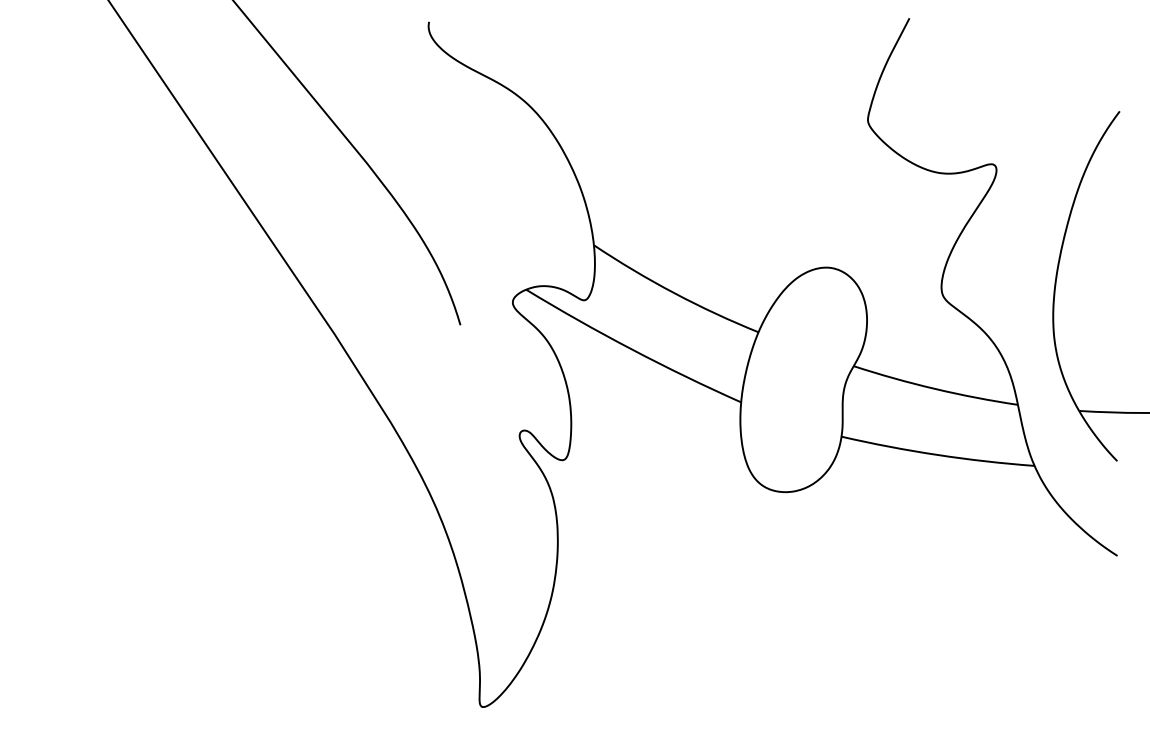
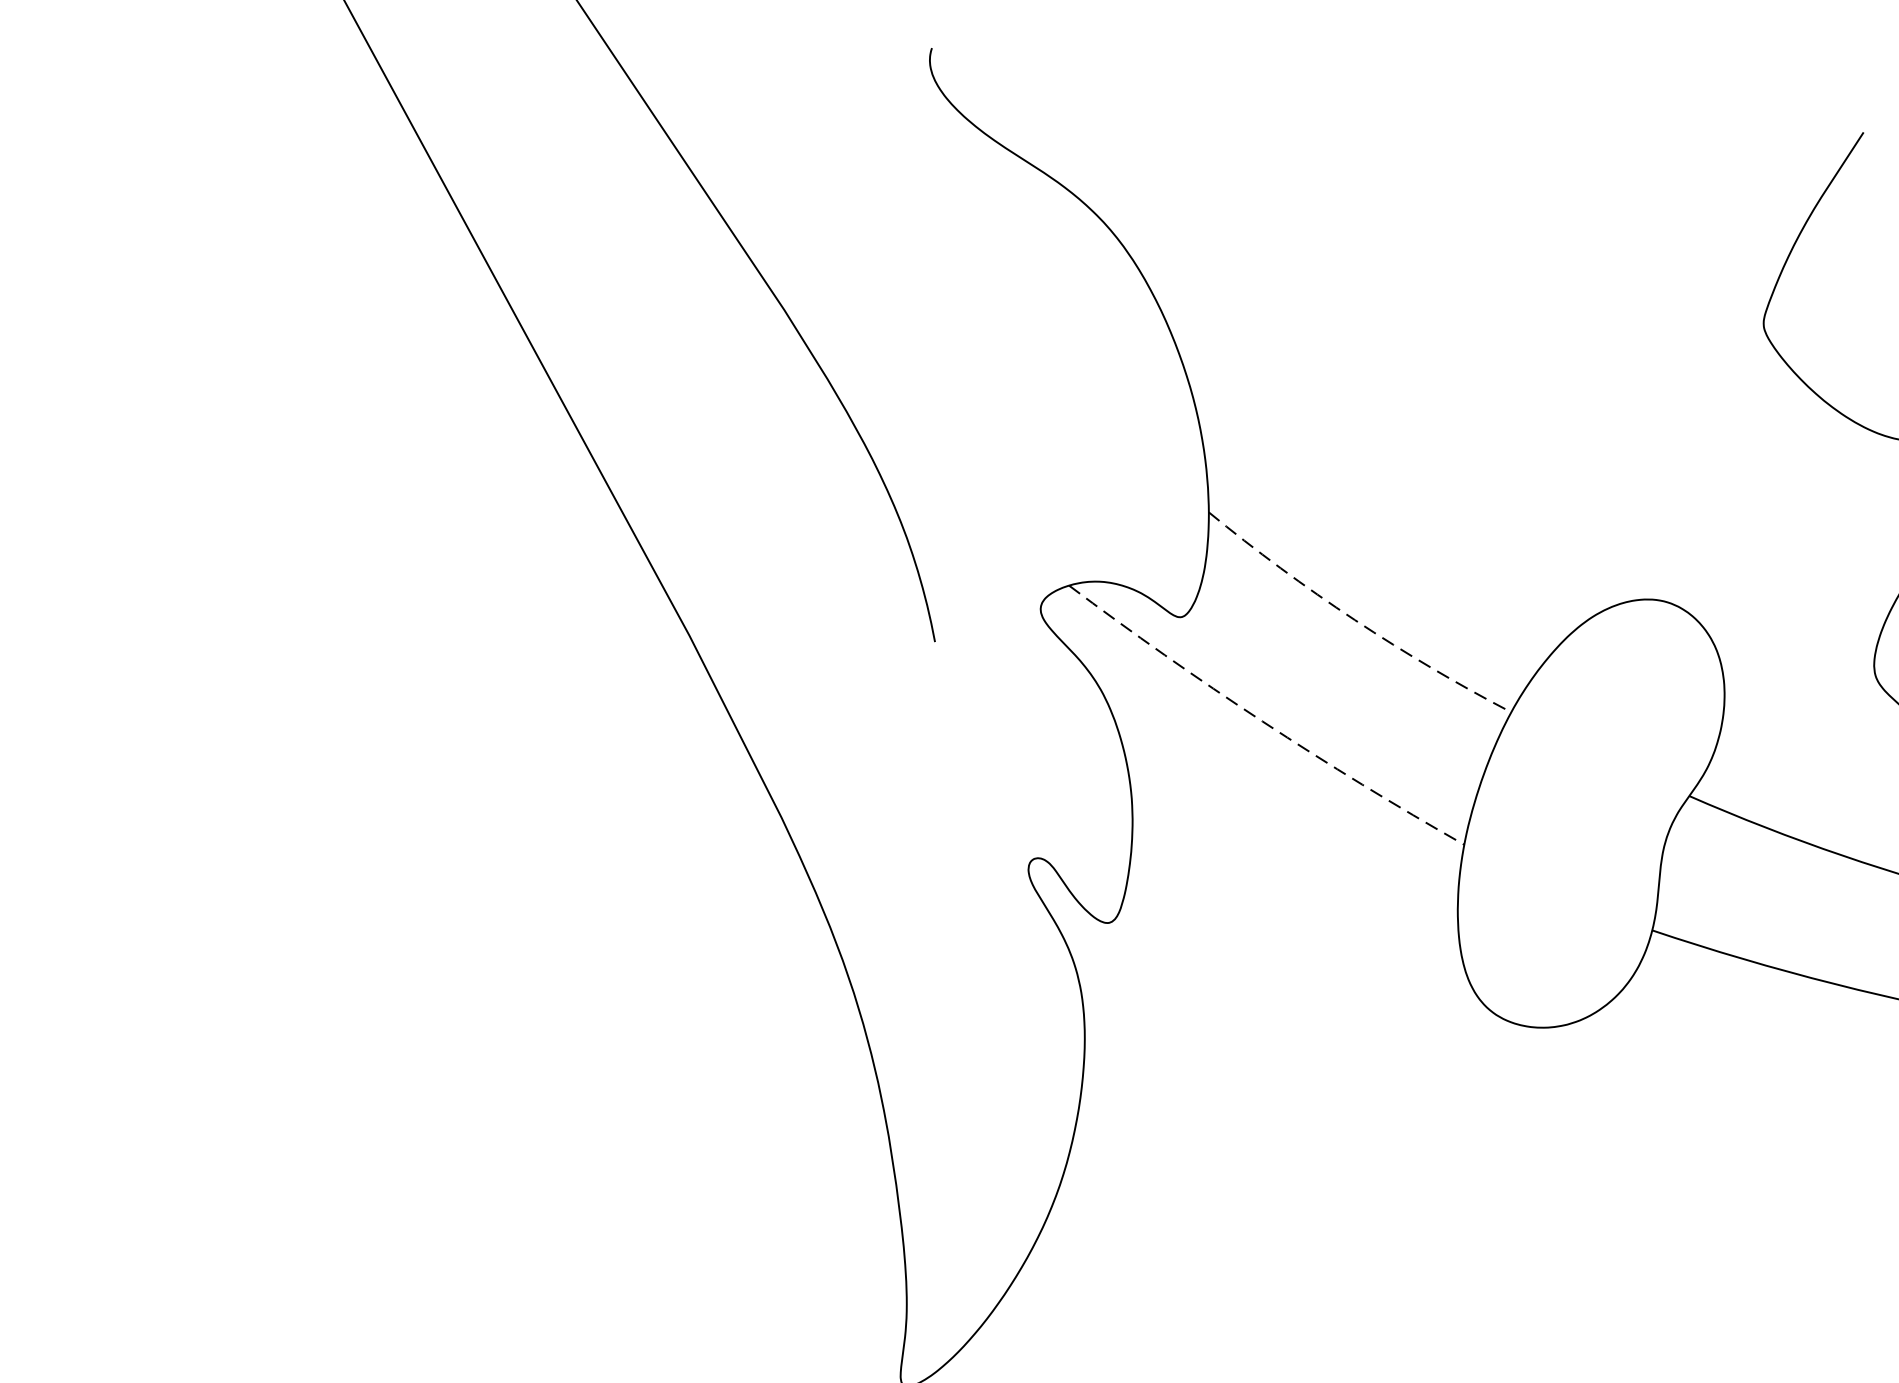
arc: (674, 293) -> (1355, 621), solid -> dashed
arc: (631, 349) -> (1261, 721), solid -> dashed

